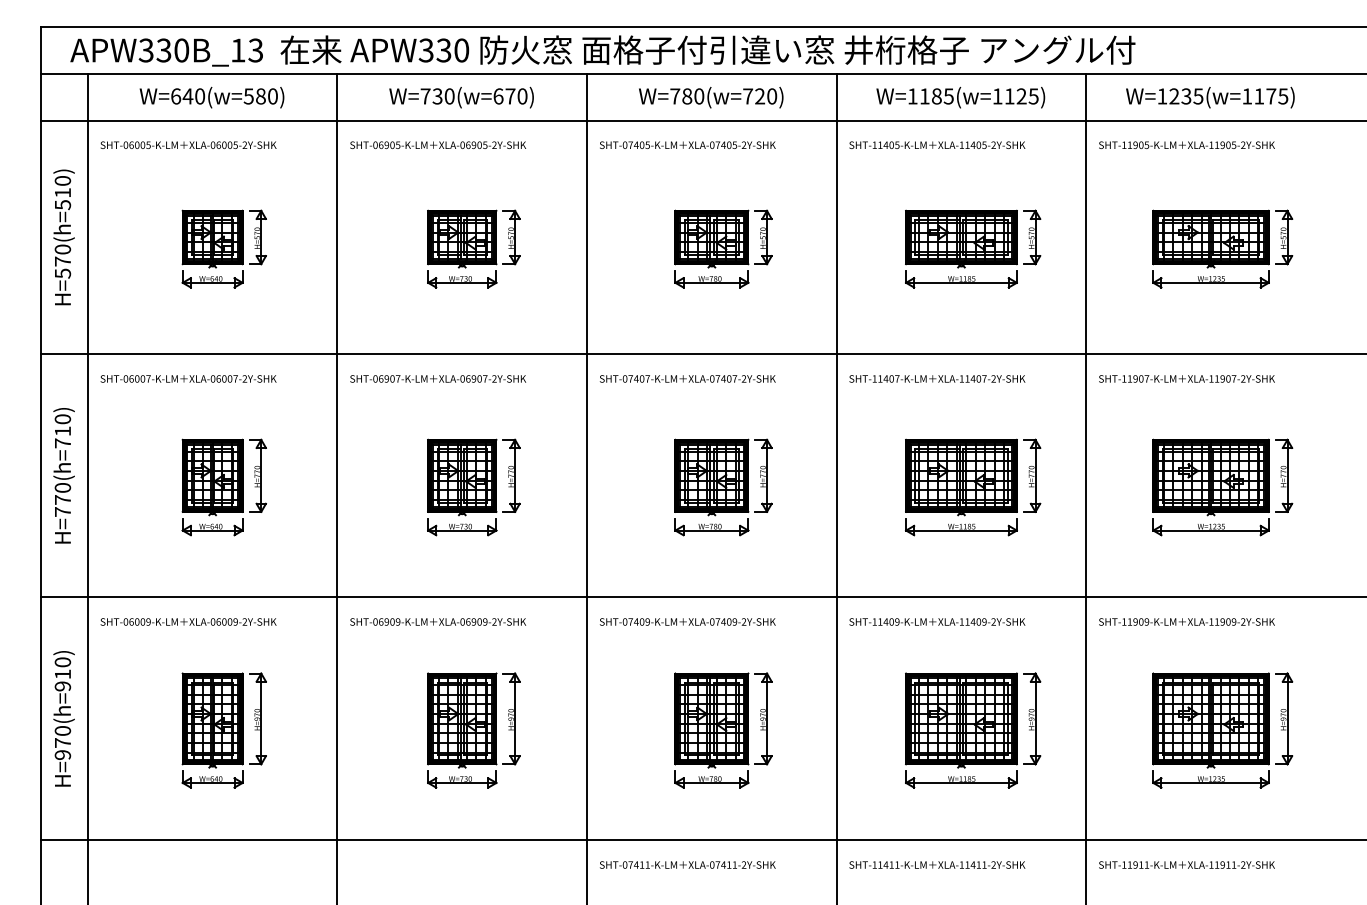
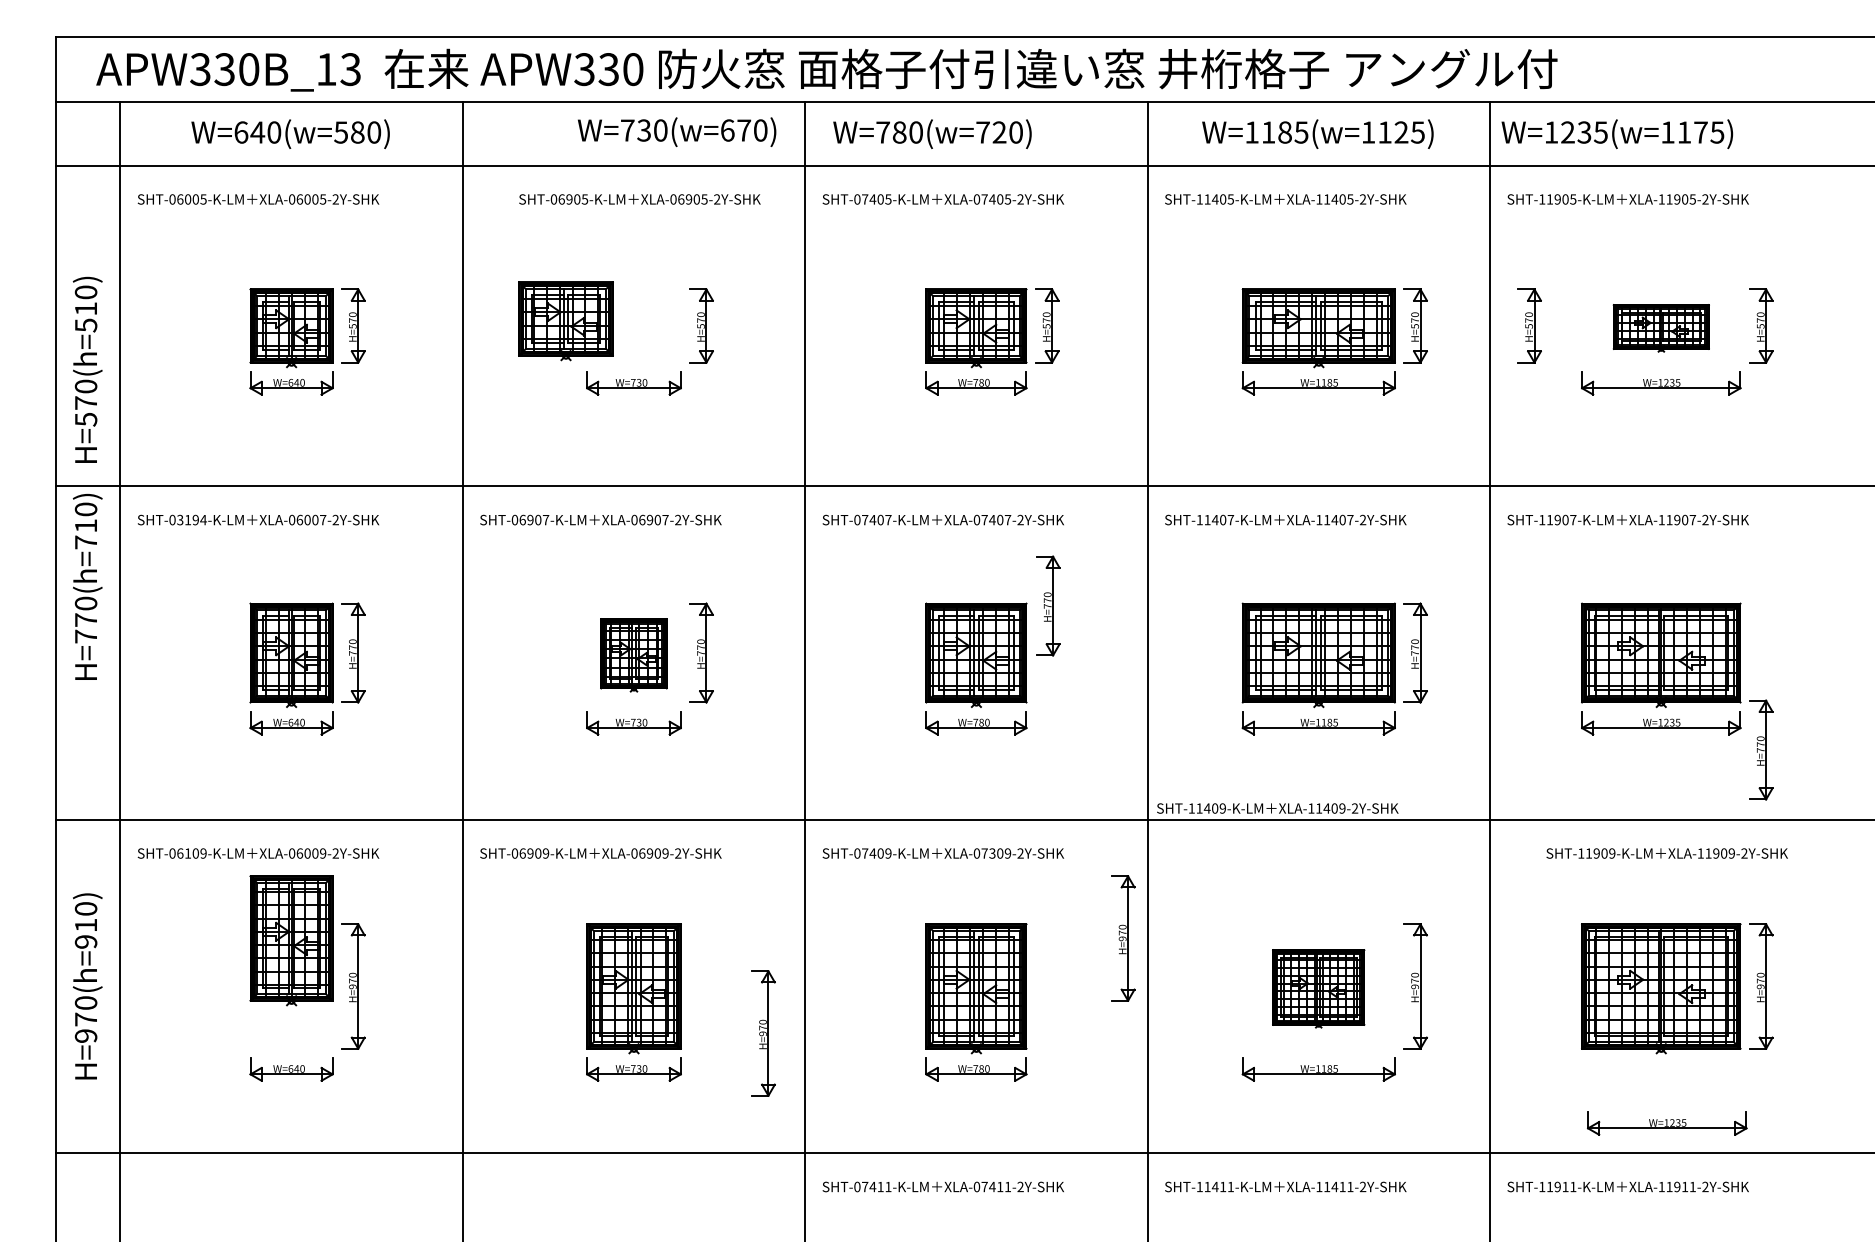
text: (461, 97) -> (677, 132), moved
text: (711, 97) -> (932, 133), moved
text: (1210, 97) -> (1617, 134), moved
text: (437, 145) -> (639, 199), moved
text: (63, 237) -> (87, 369), moved
part: (1115, 237) -> (1529, 325), added
part: (461, 239) -> (565, 321), moved
part: (1211, 239) -> (1661, 328), size x0.6
text: (139, 378) -> (191, 519), SHT-06007-K-LM -> SHT-03194-K-LM
text: (63, 475) -> (87, 586), moved
part: (763, 475) -> (1048, 605), moved
part: (1284, 475) -> (1761, 749), moved
part: (461, 477) -> (633, 655), size x0.7
text: (137, 621) -> (188, 853), SHT-06009-K-LM -> SHT-06109-K-LM
text: (723, 621) -> (992, 853), XLA-07409-2Y-SHK -> XLA-07309-2Y-SHK
text: (937, 621) -> (1277, 808), moved
text: (1186, 621) -> (1666, 853), moved
part: (511, 718) -> (763, 1033), moved
part: (763, 718) -> (1123, 938), moved
part: (212, 720) -> (291, 940), moved
part: (961, 720) -> (1318, 988), size x0.6
part: (1211, 779) -> (1667, 1123), moved

